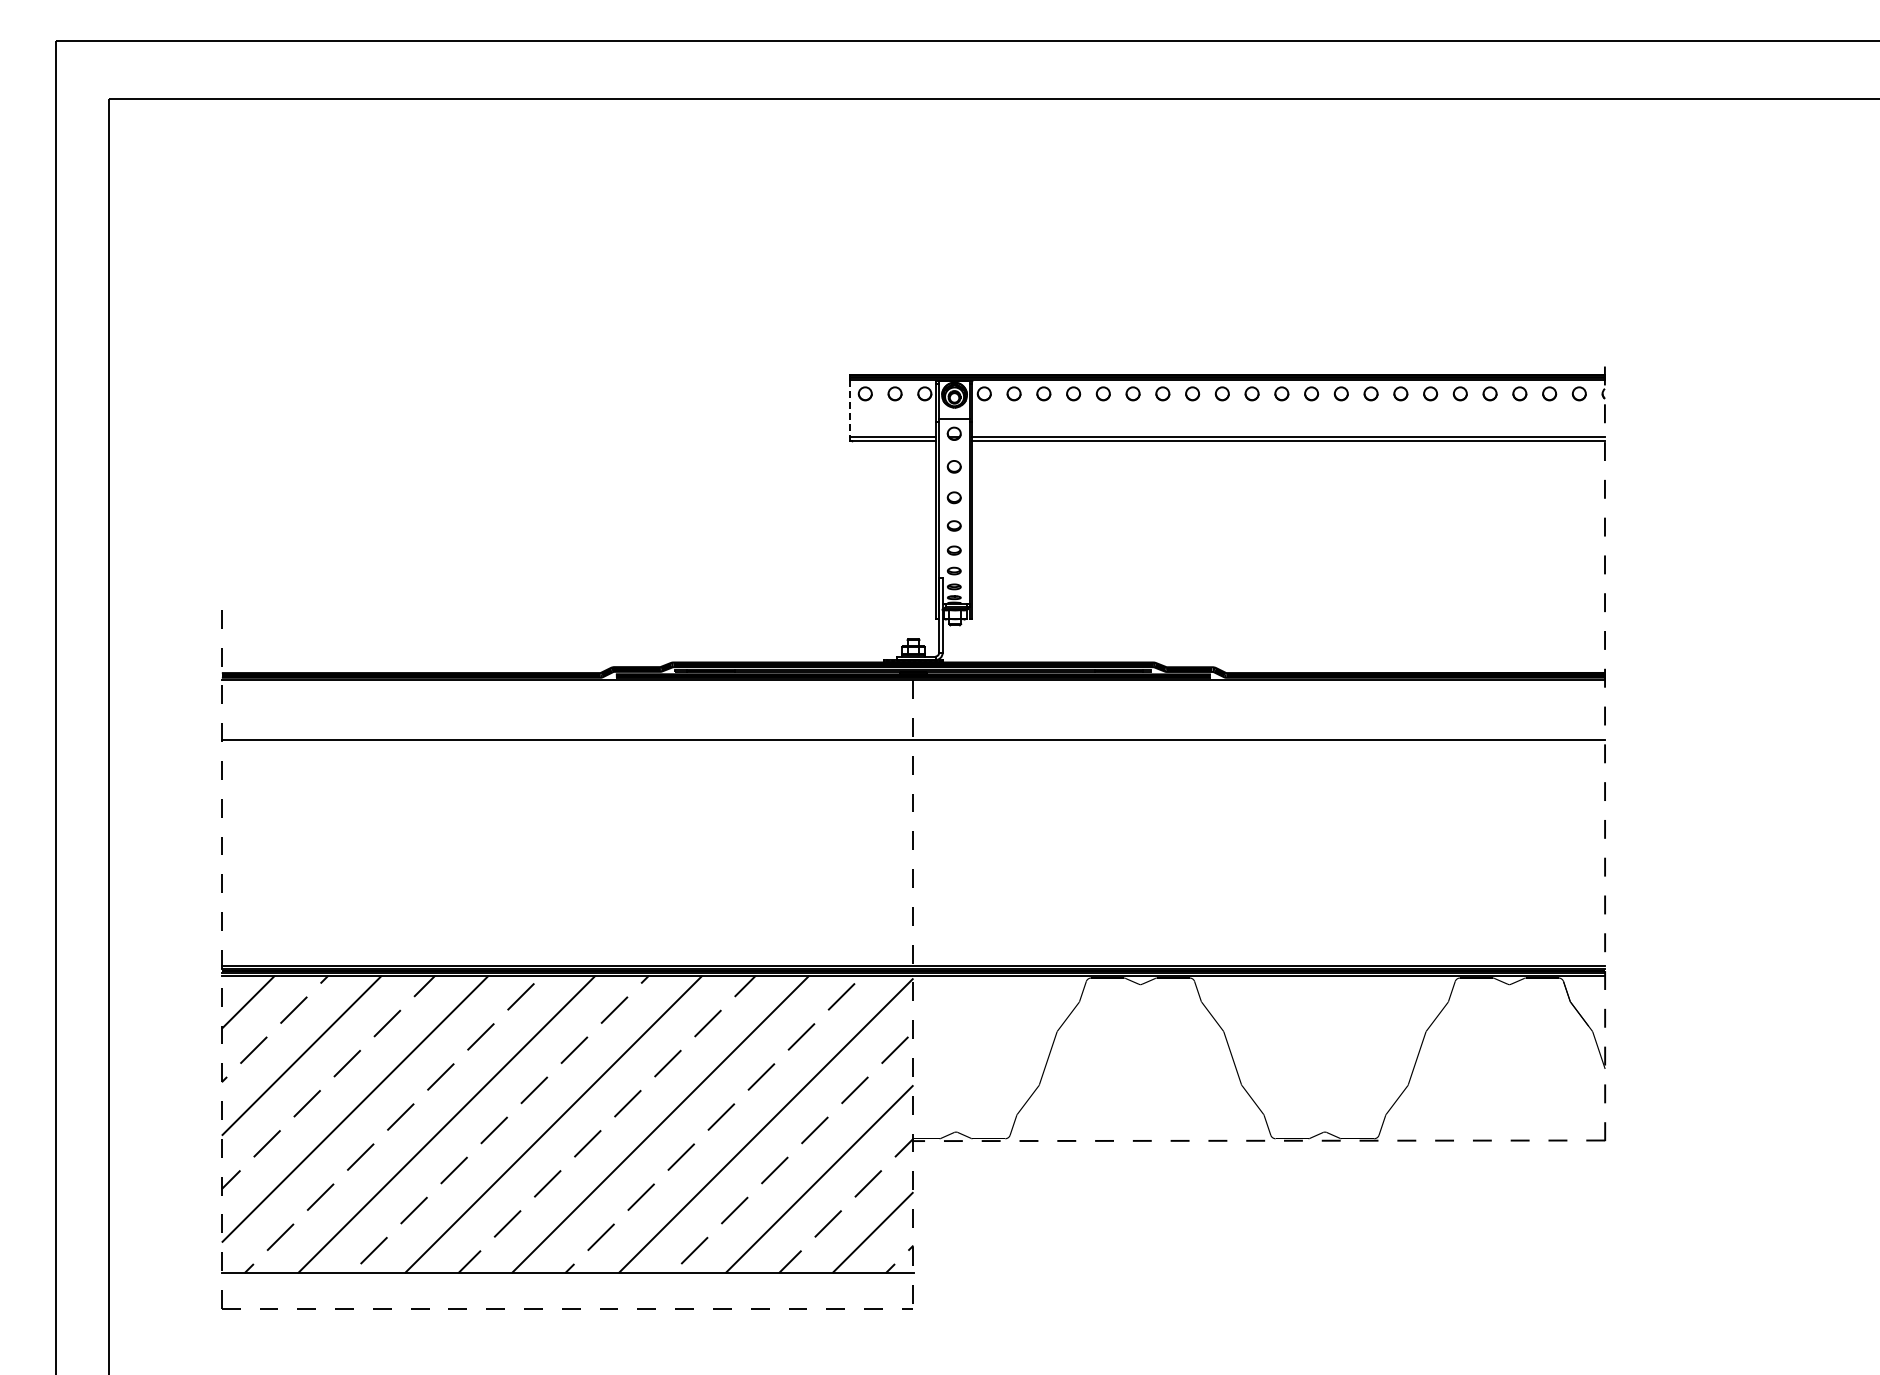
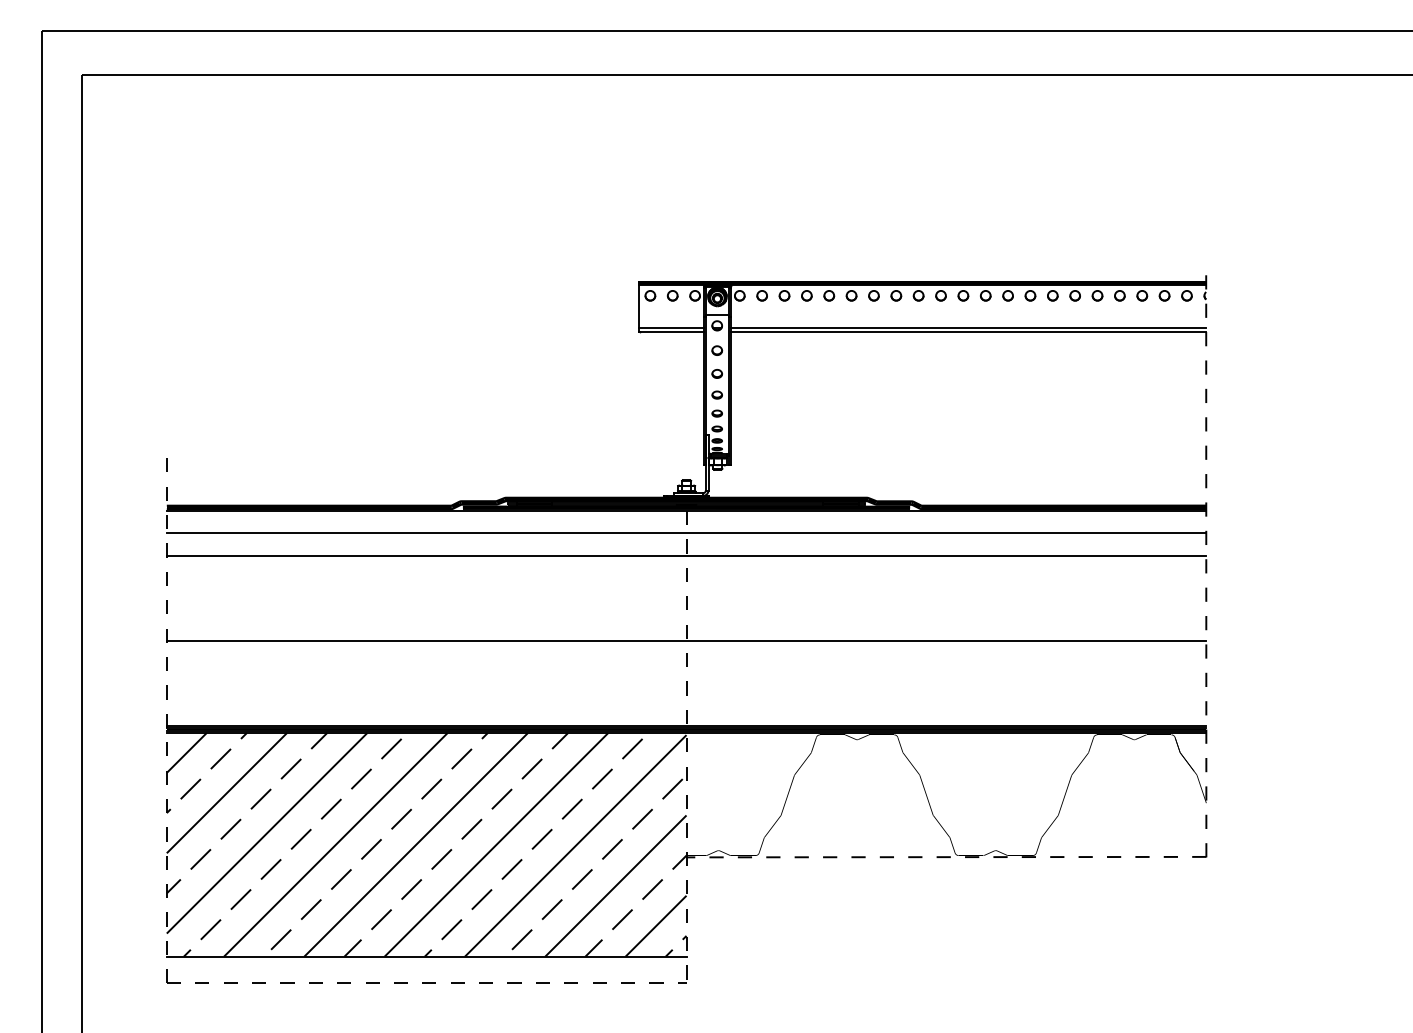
line: (850, 408) -> (639, 306), dashed -> solid
line: (913, 709) -> (686, 533), added
line: (913, 852) -> (686, 640), added

